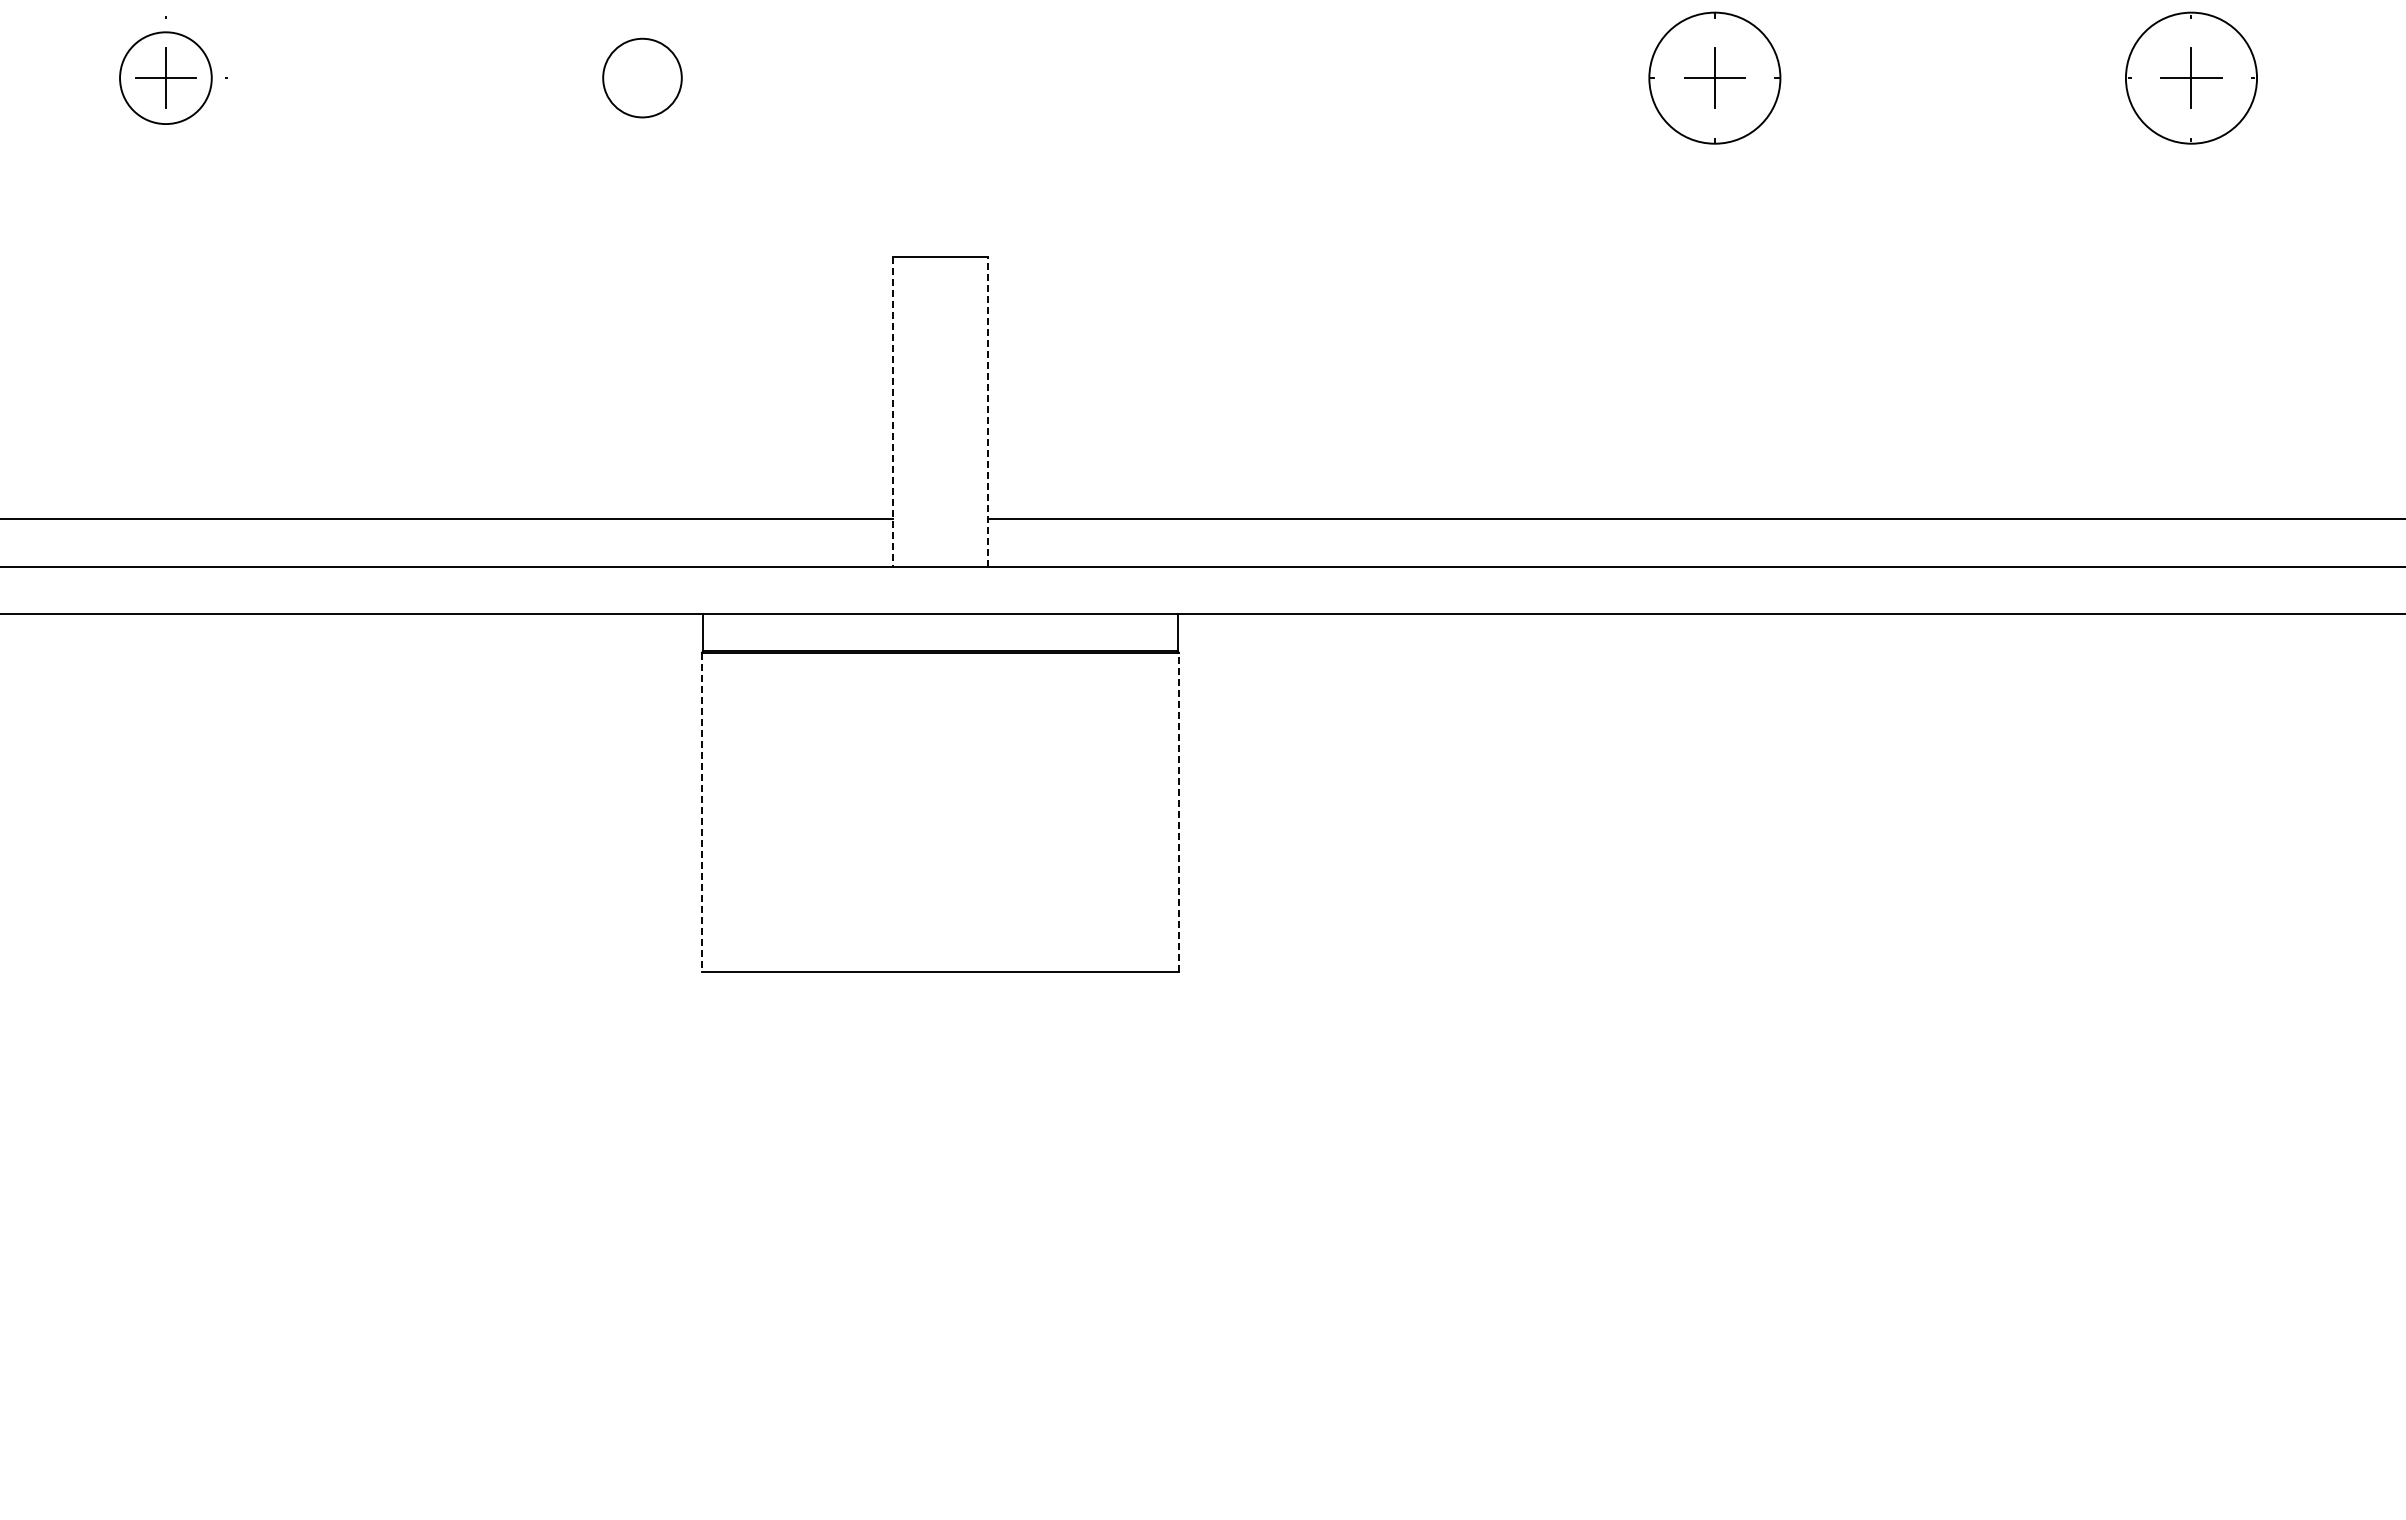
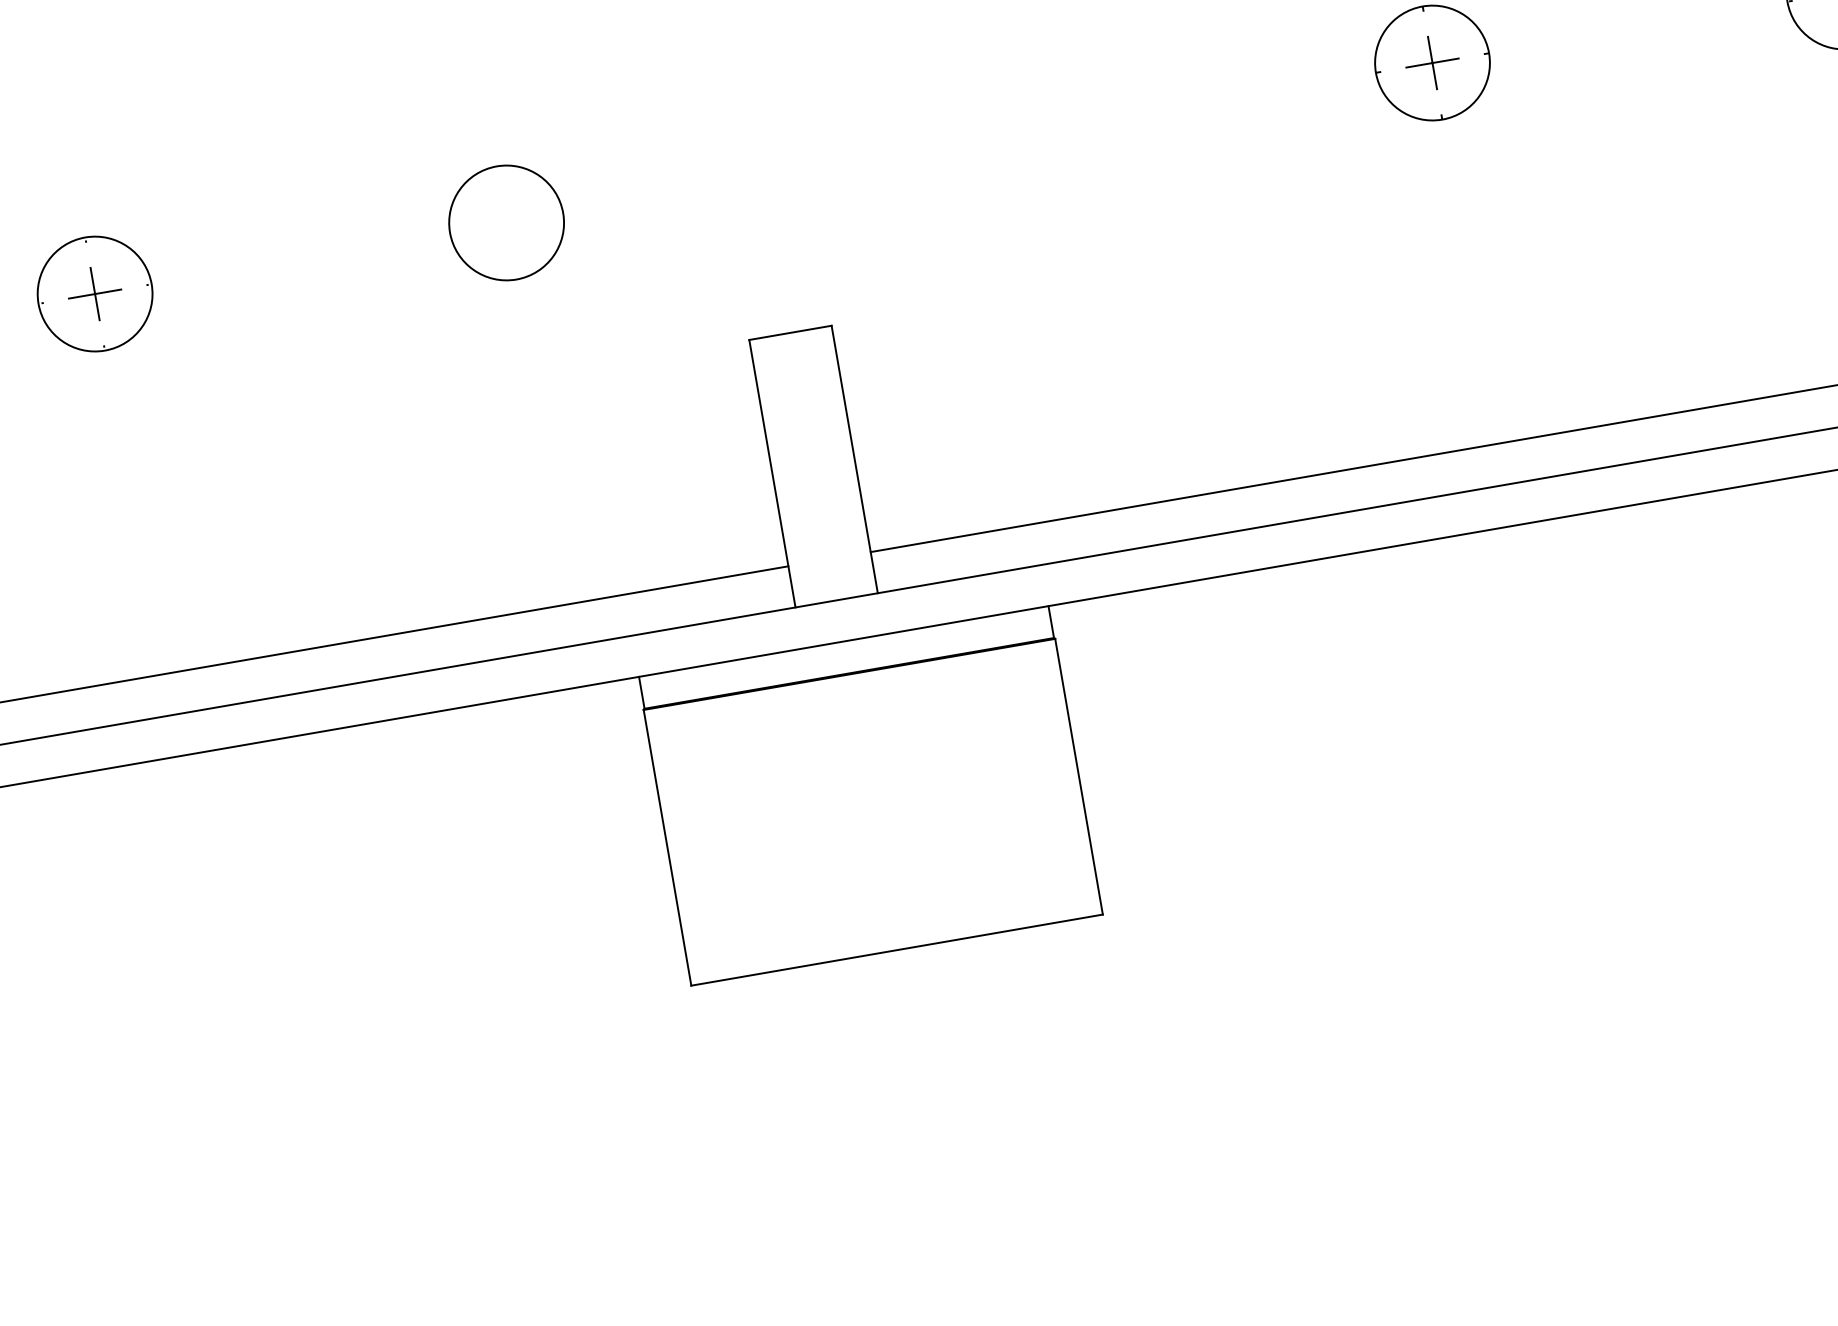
circle: (165, 77) -> (94, 293), size x1.43
circle: (642, 77) -> (506, 222), size x1.67
line: (892, 411) -> (772, 473), dashed -> solid
line: (988, 411) -> (855, 459), dashed -> solid
line: (702, 812) -> (667, 848), dashed -> solid
line: (1178, 812) -> (1078, 777), dashed -> solid

